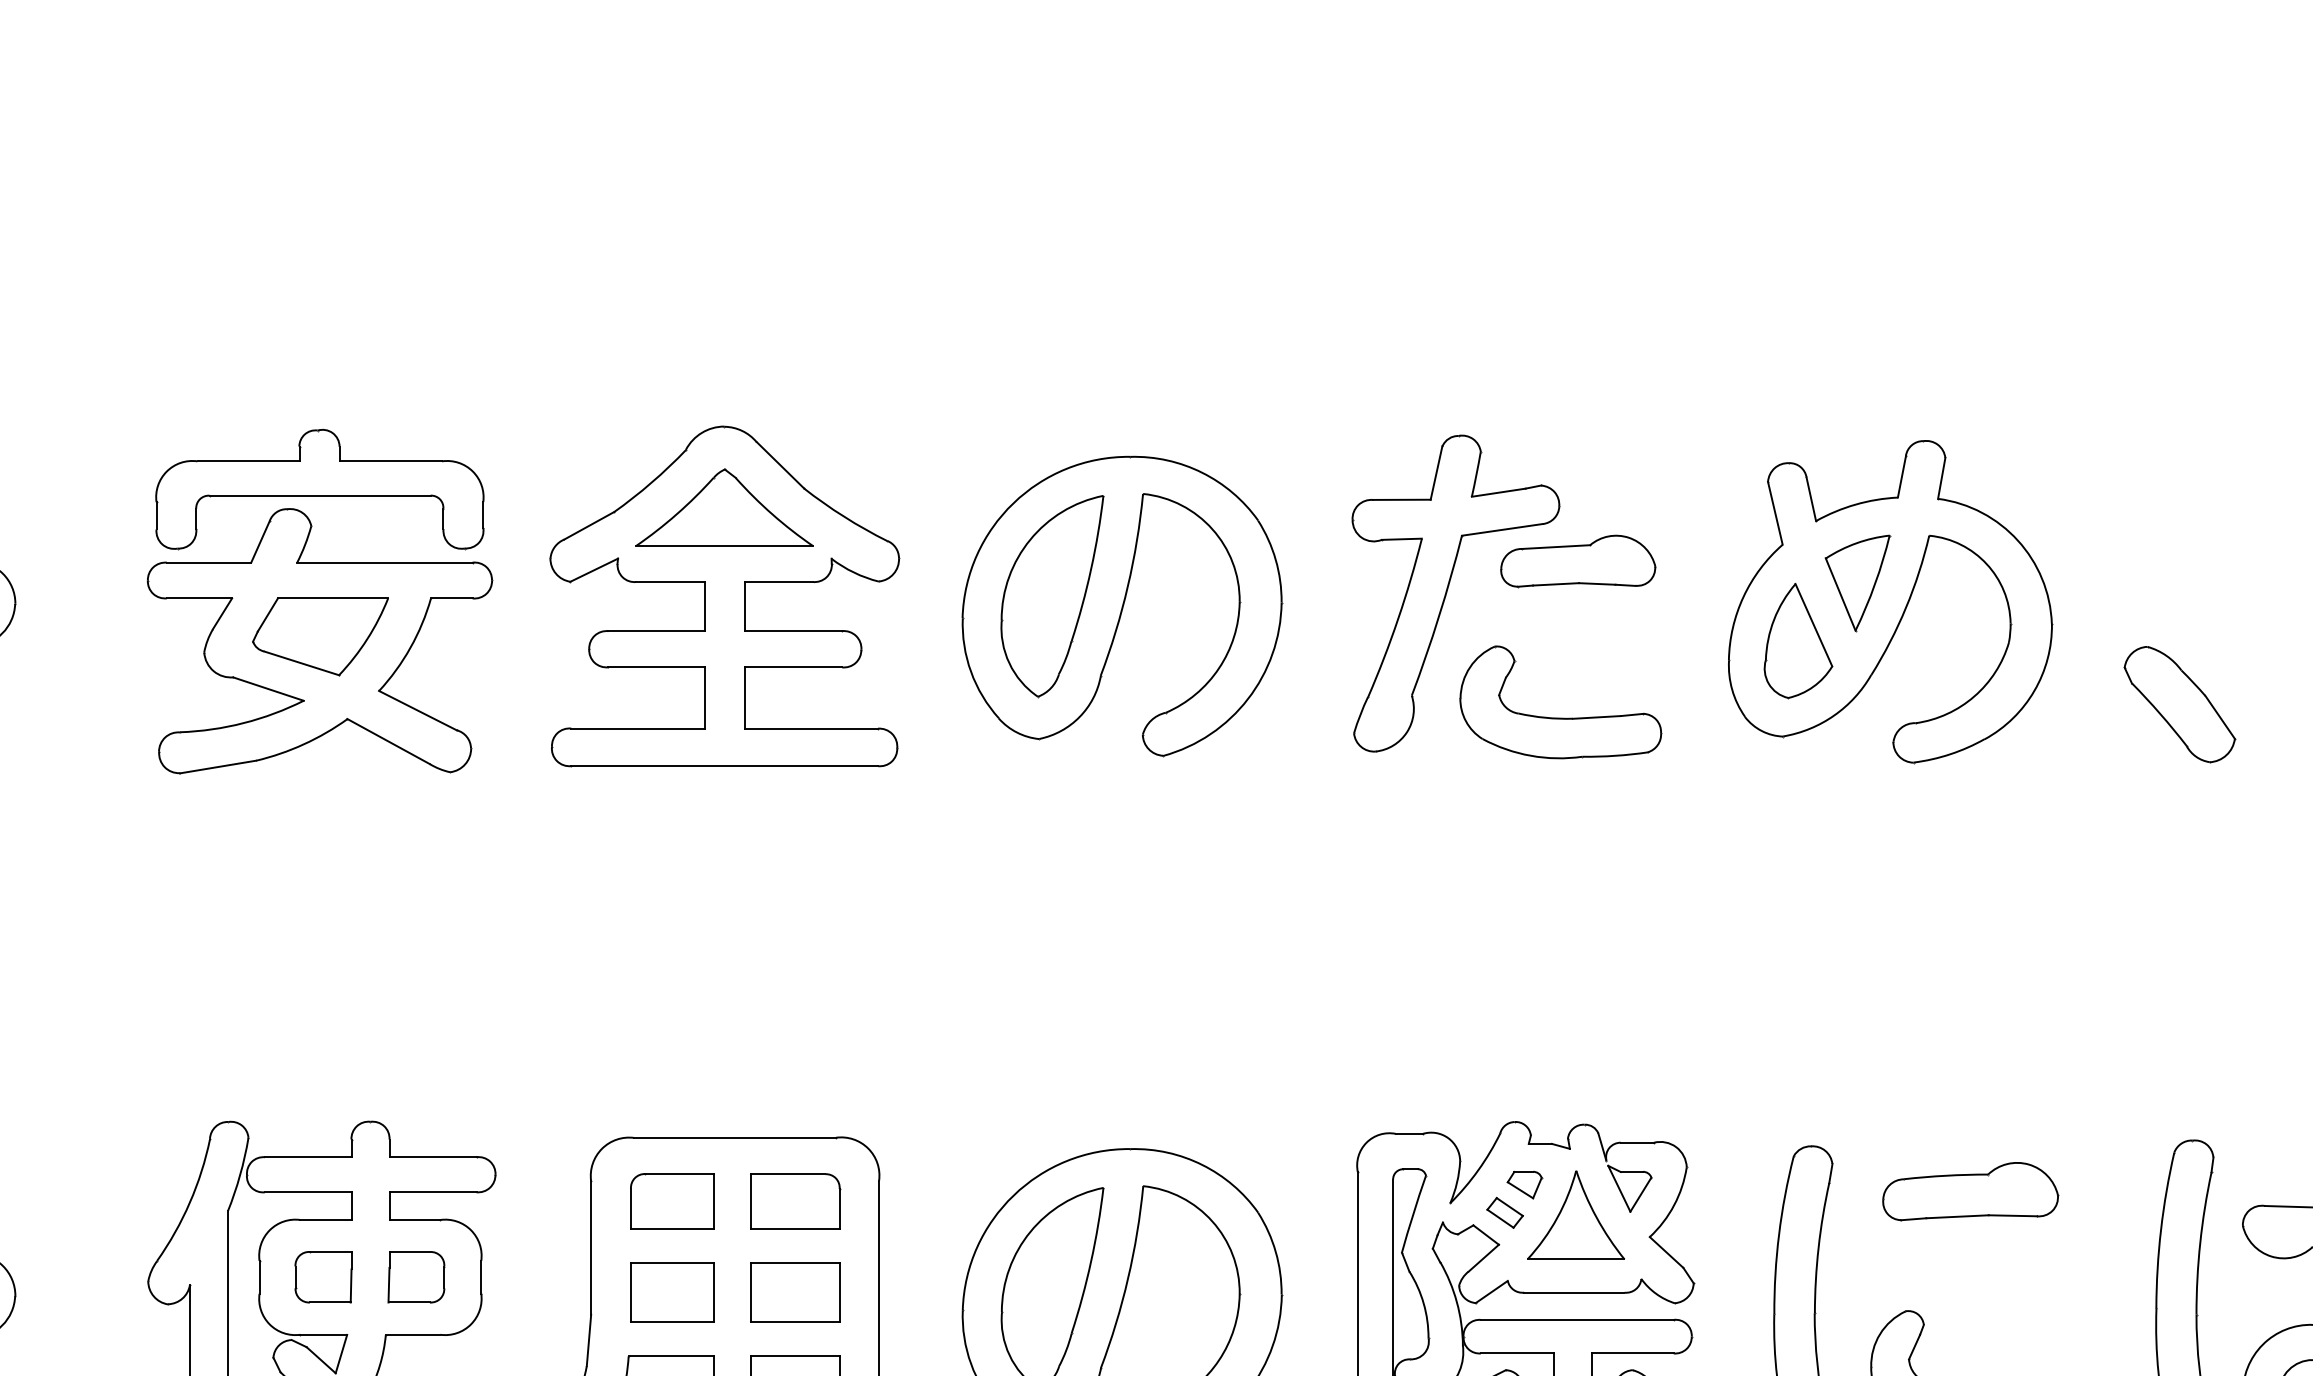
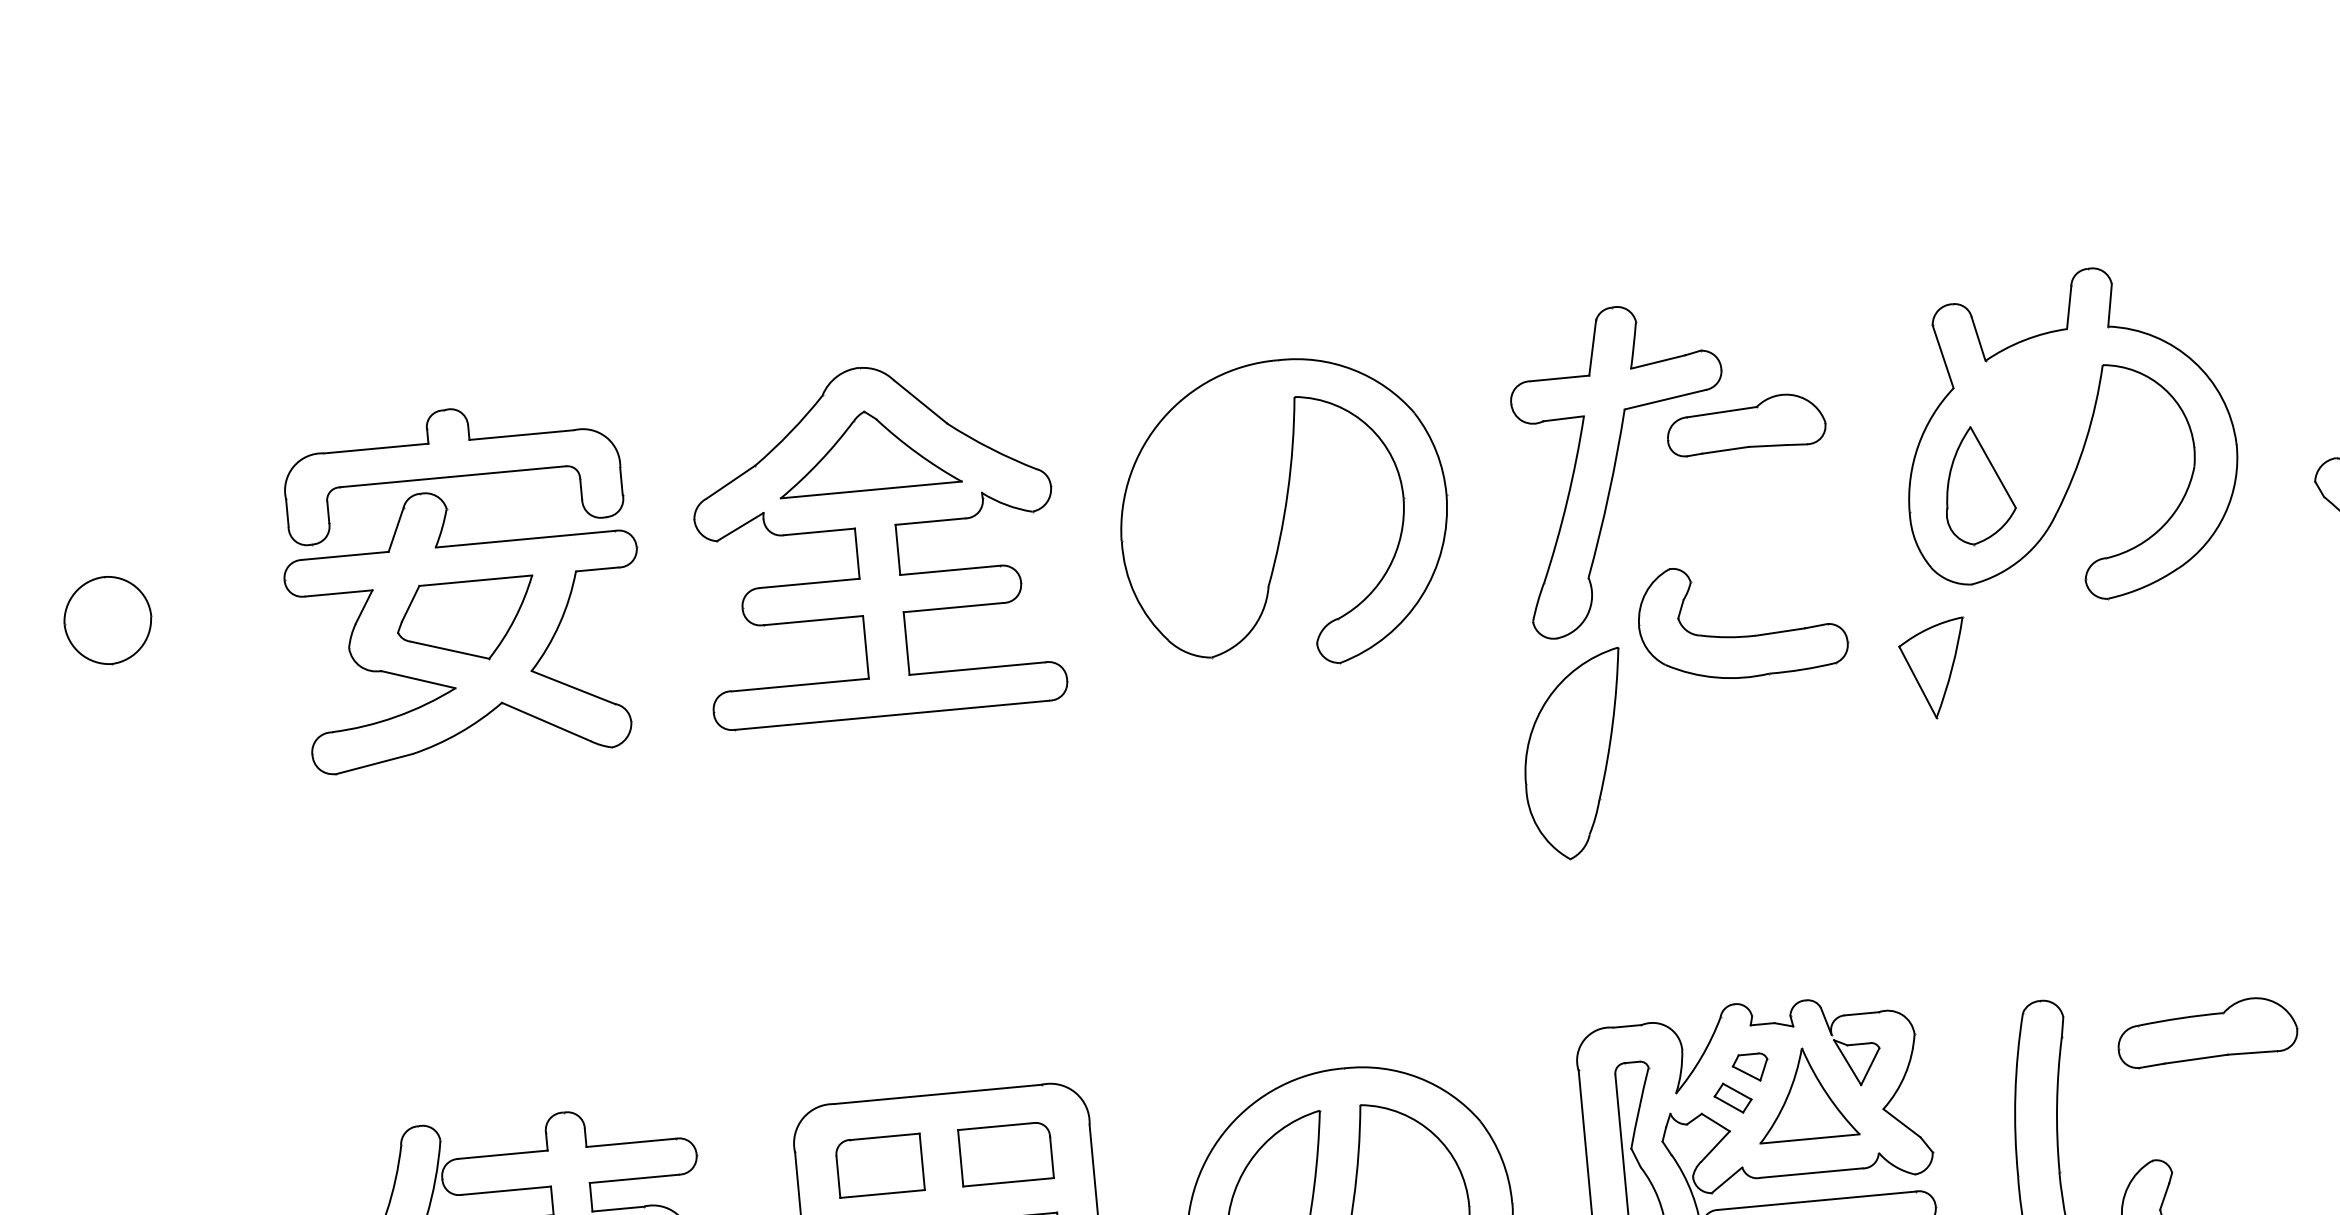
part: (1857, 583) -> (1934, 669), moved
part: (1052, 596) -> (1575, 755), moved
part: (1560, 717) -> (1743, 635), moved

